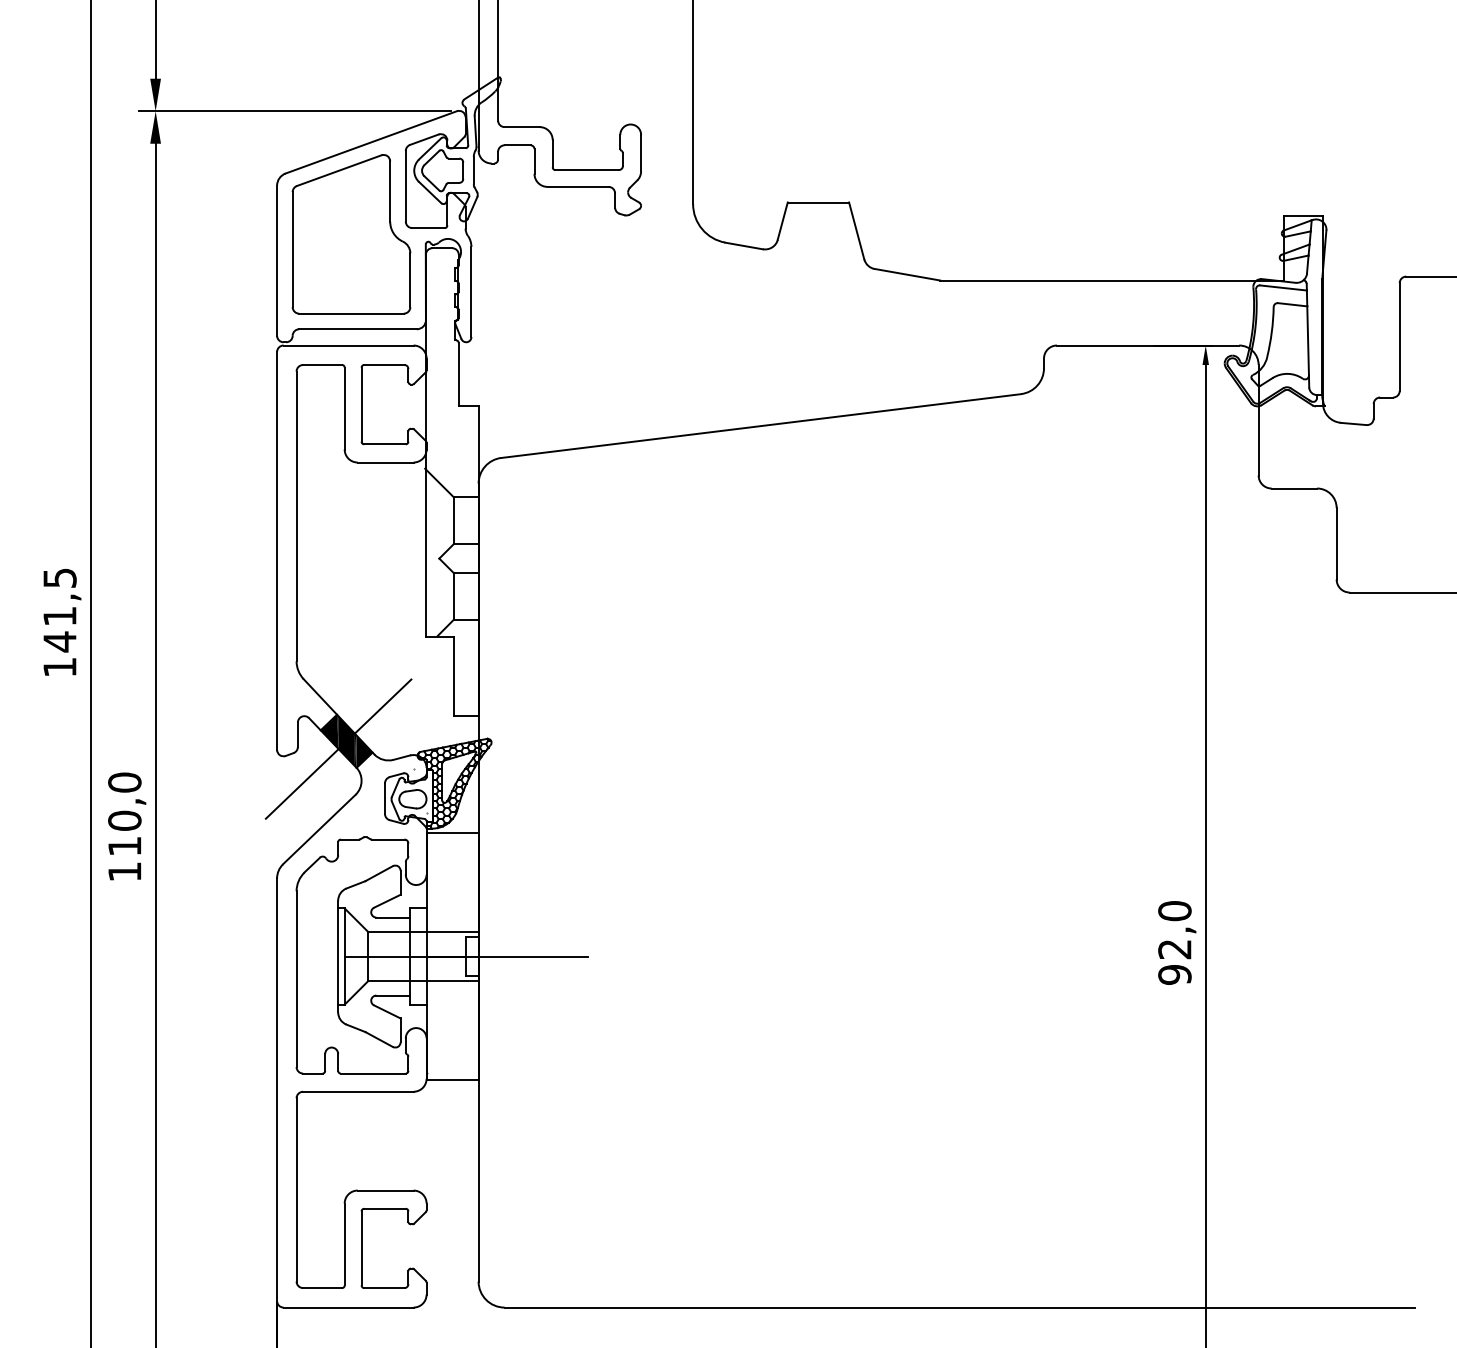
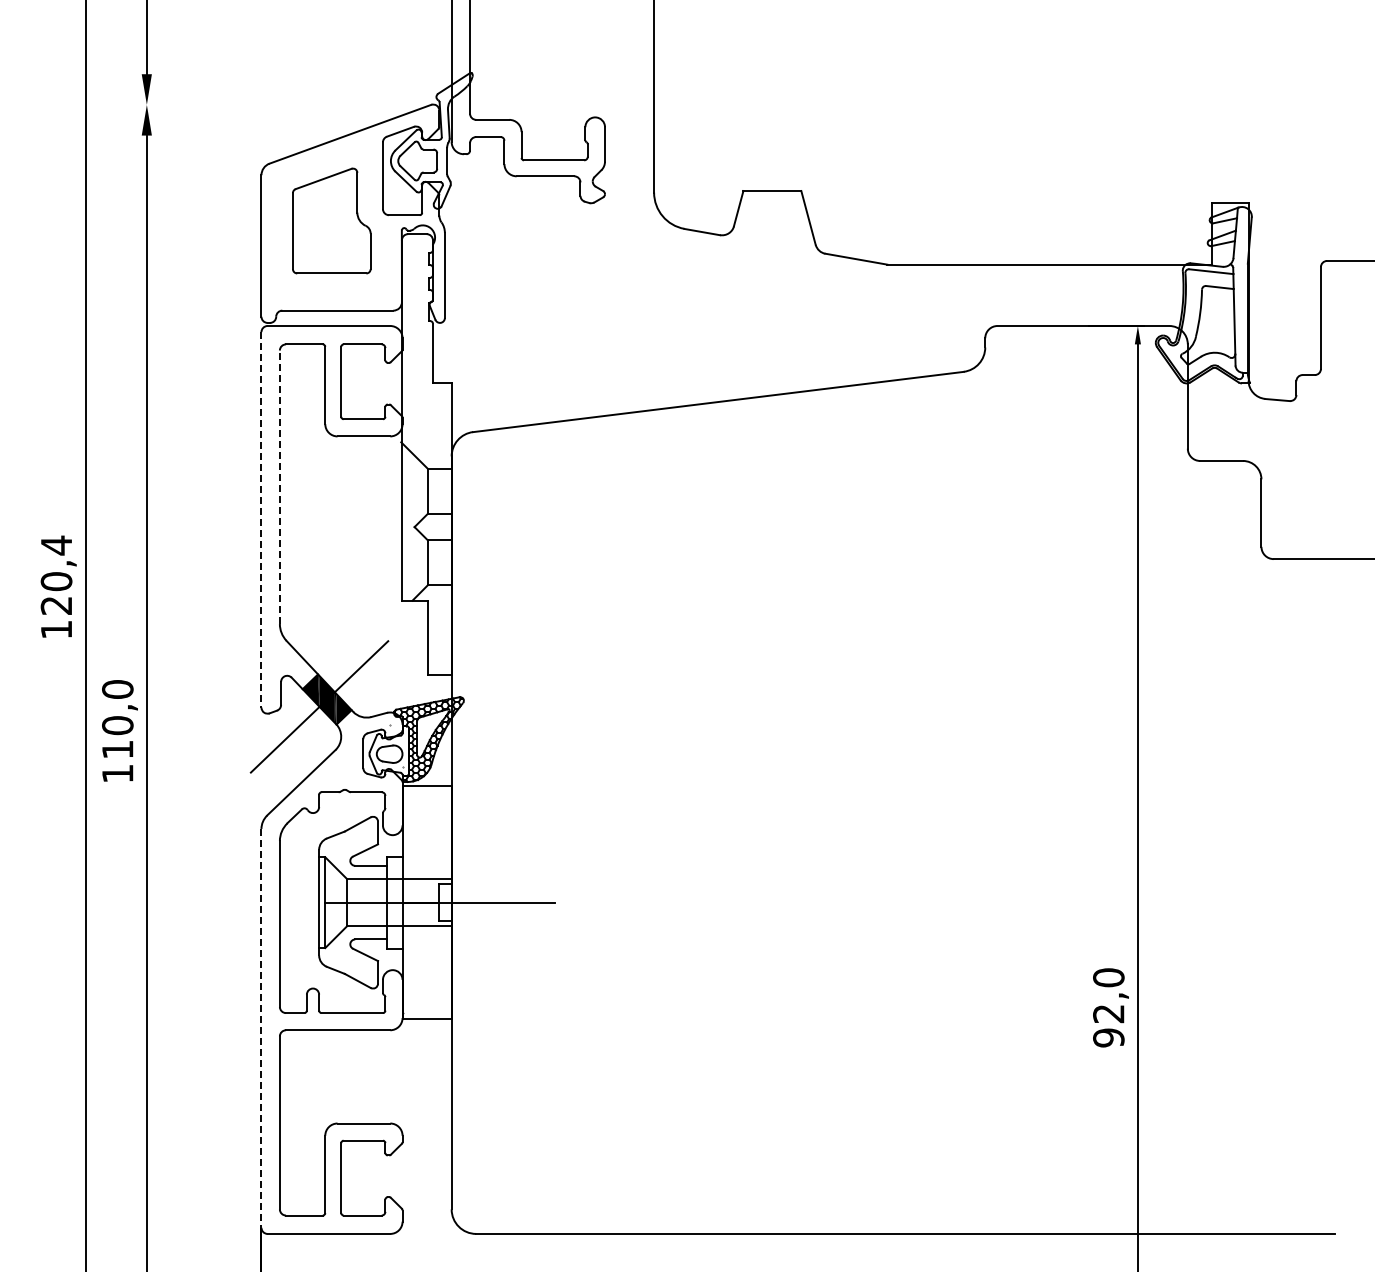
line: (295, 110) -> (278, 104), removed
part: (351, 233) -> (331, 220), size x0.7
line: (296, 516) -> (279, 487), solid -> dashed
line: (277, 550) -> (261, 519), solid -> dashed
text: (59, 609) -> (56, 575), 141,5 -> 120,4
text: (126, 826) -> (119, 730), moved
text: (1176, 942) -> (1110, 1007), moved
line: (277, 1089) -> (261, 1028), solid -> dashed

